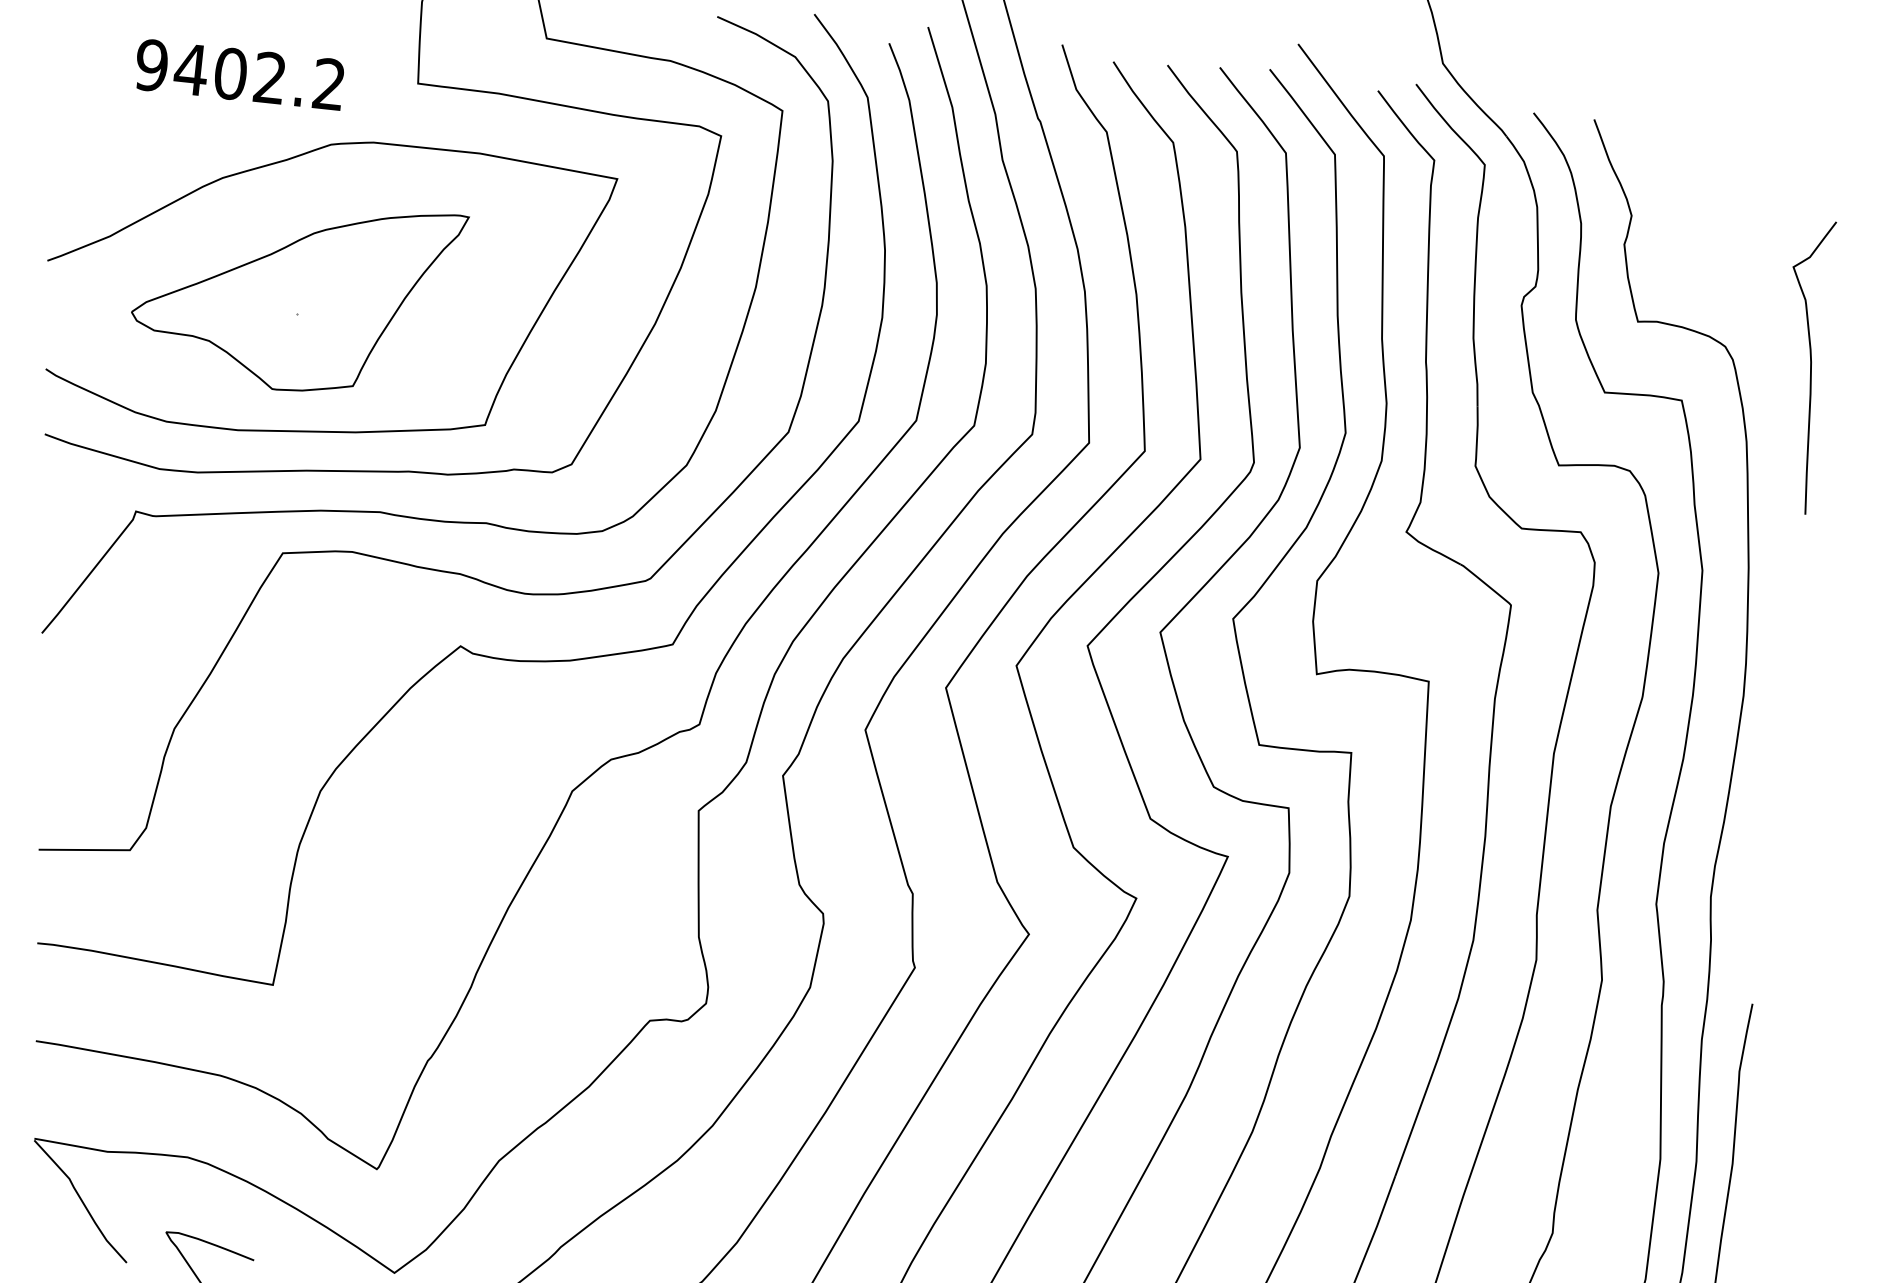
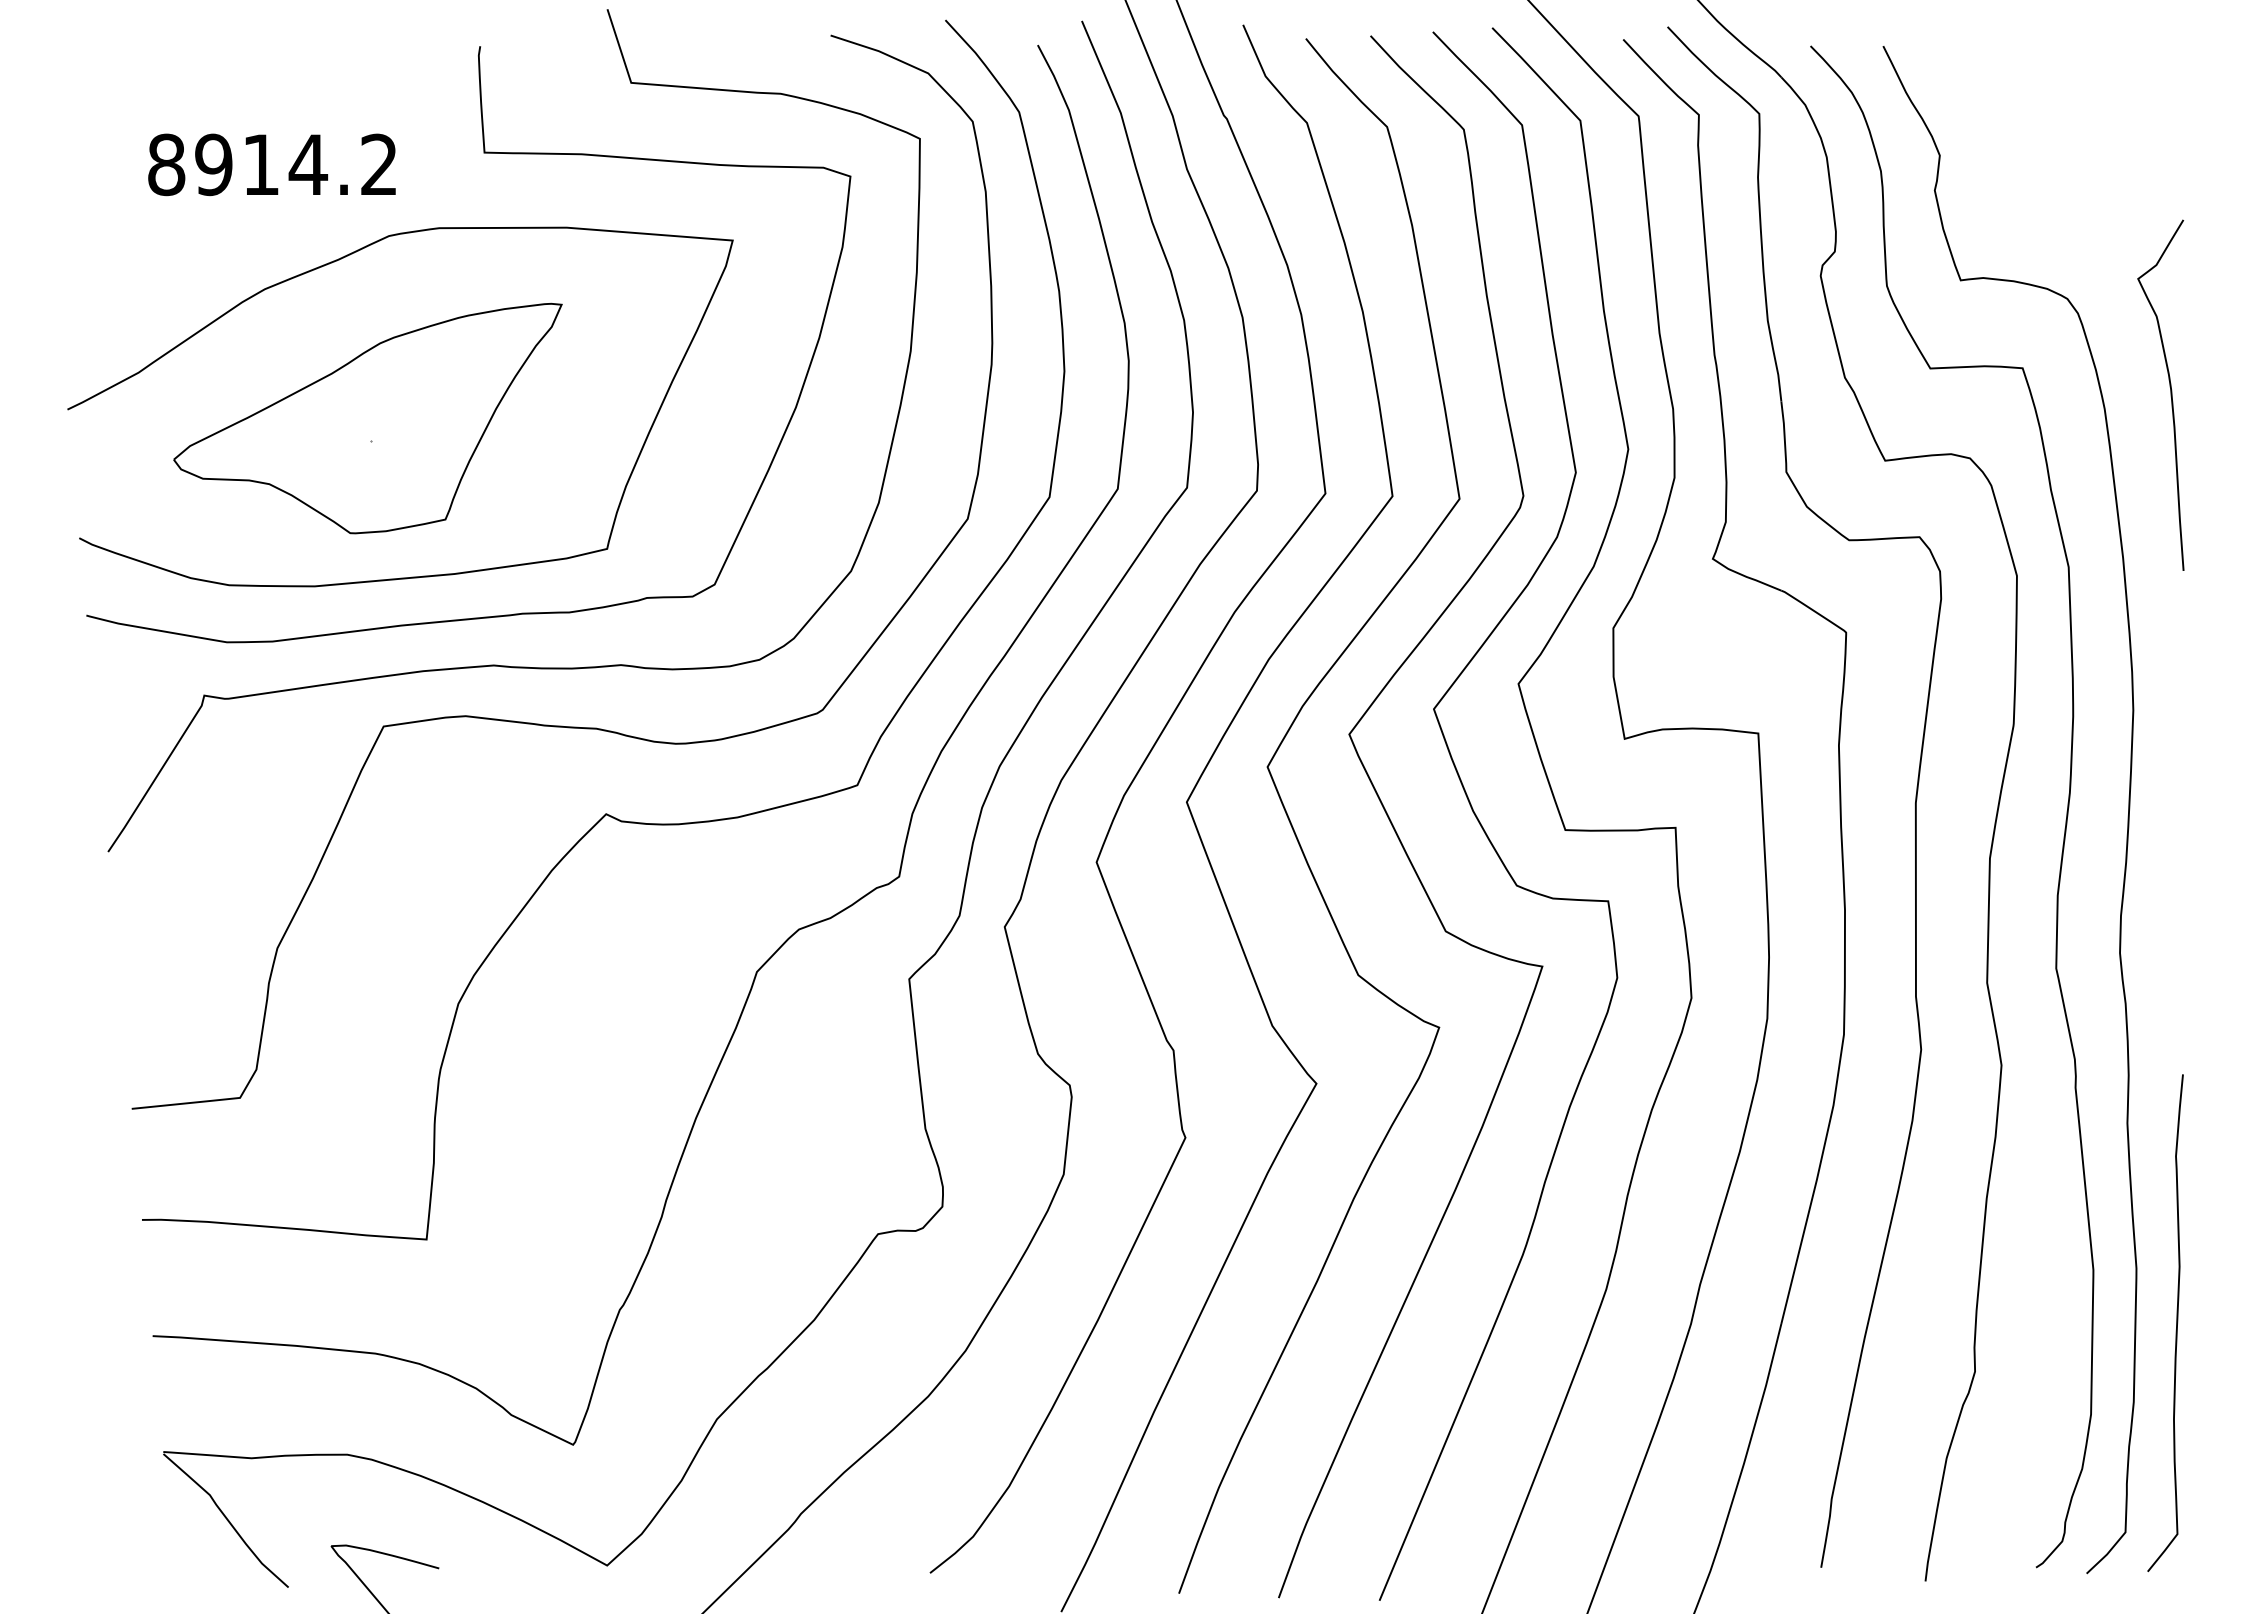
text: (211, 71) -> (237, 164), 9402.2 -> 8914.2
curve: (1810, 366) -> (2170, 394), moved

